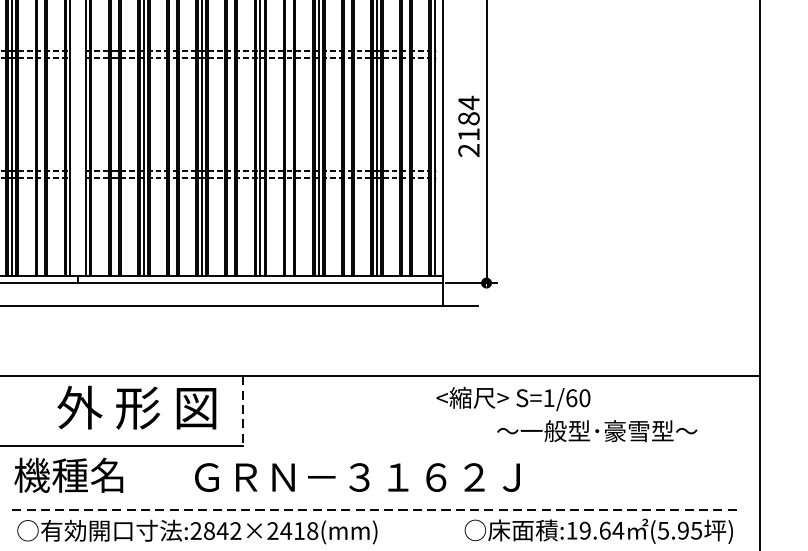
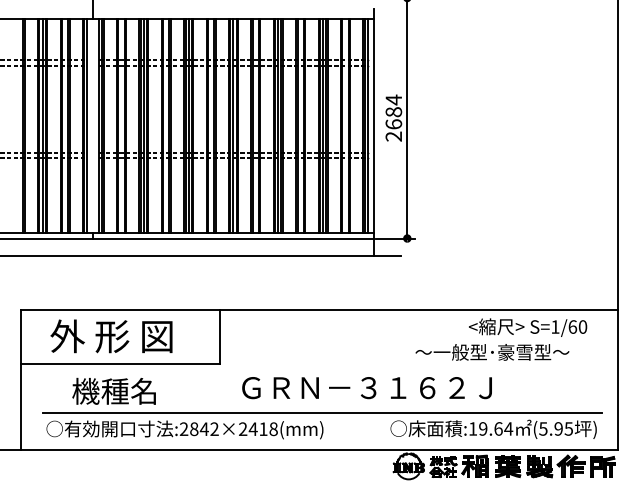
text: (468, 134) -> (393, 124), 2184 -> 2684
text: (514, 398) -> (528, 327), moved
text: (136, 407) -> (111, 336), moved
line: (243, 411) -> (220, 337), dashed -> solid
text: (67, 474) -> (113, 390), moved
text: (356, 478) -> (366, 388), moved
line: (376, 509) -> (322, 412), dashed -> solid

